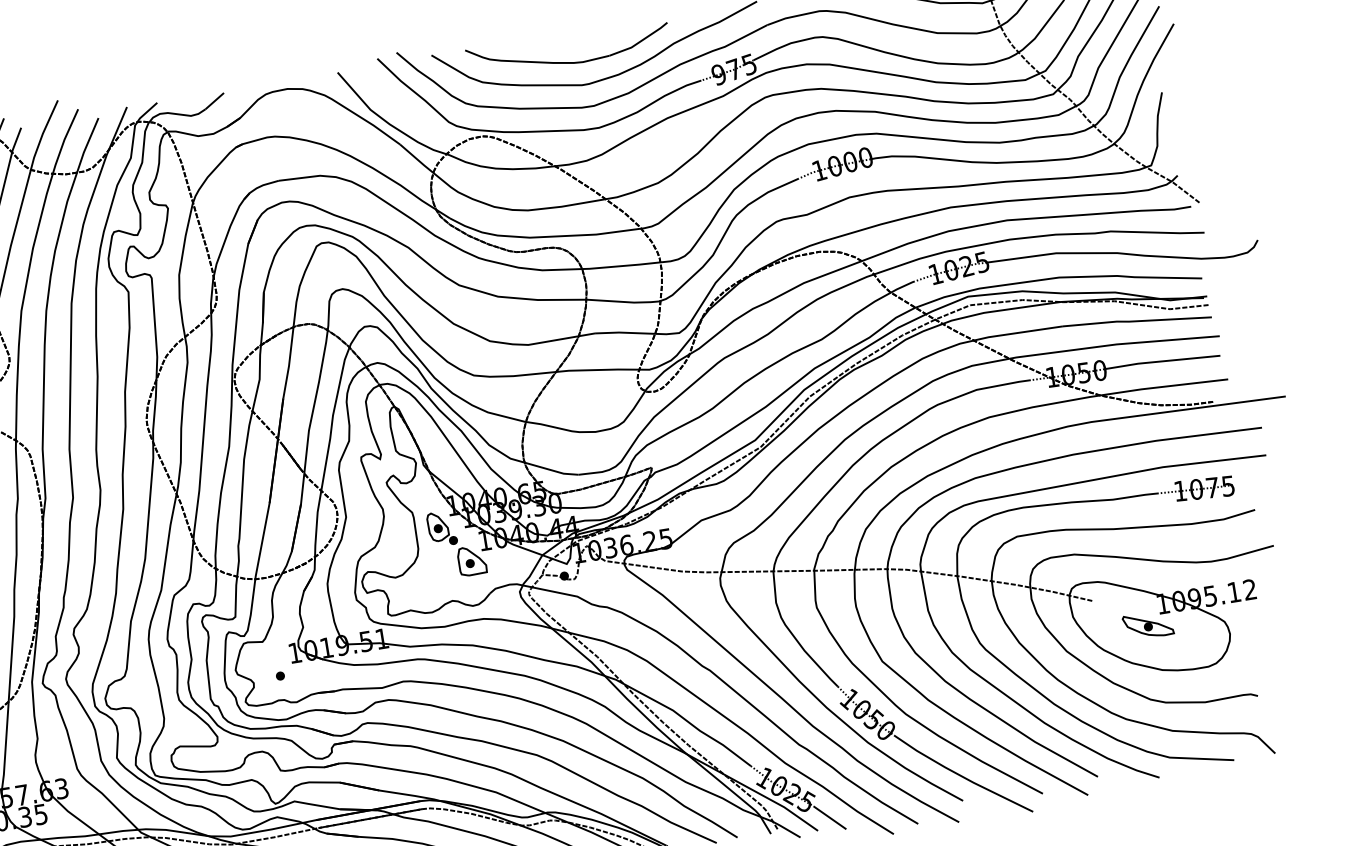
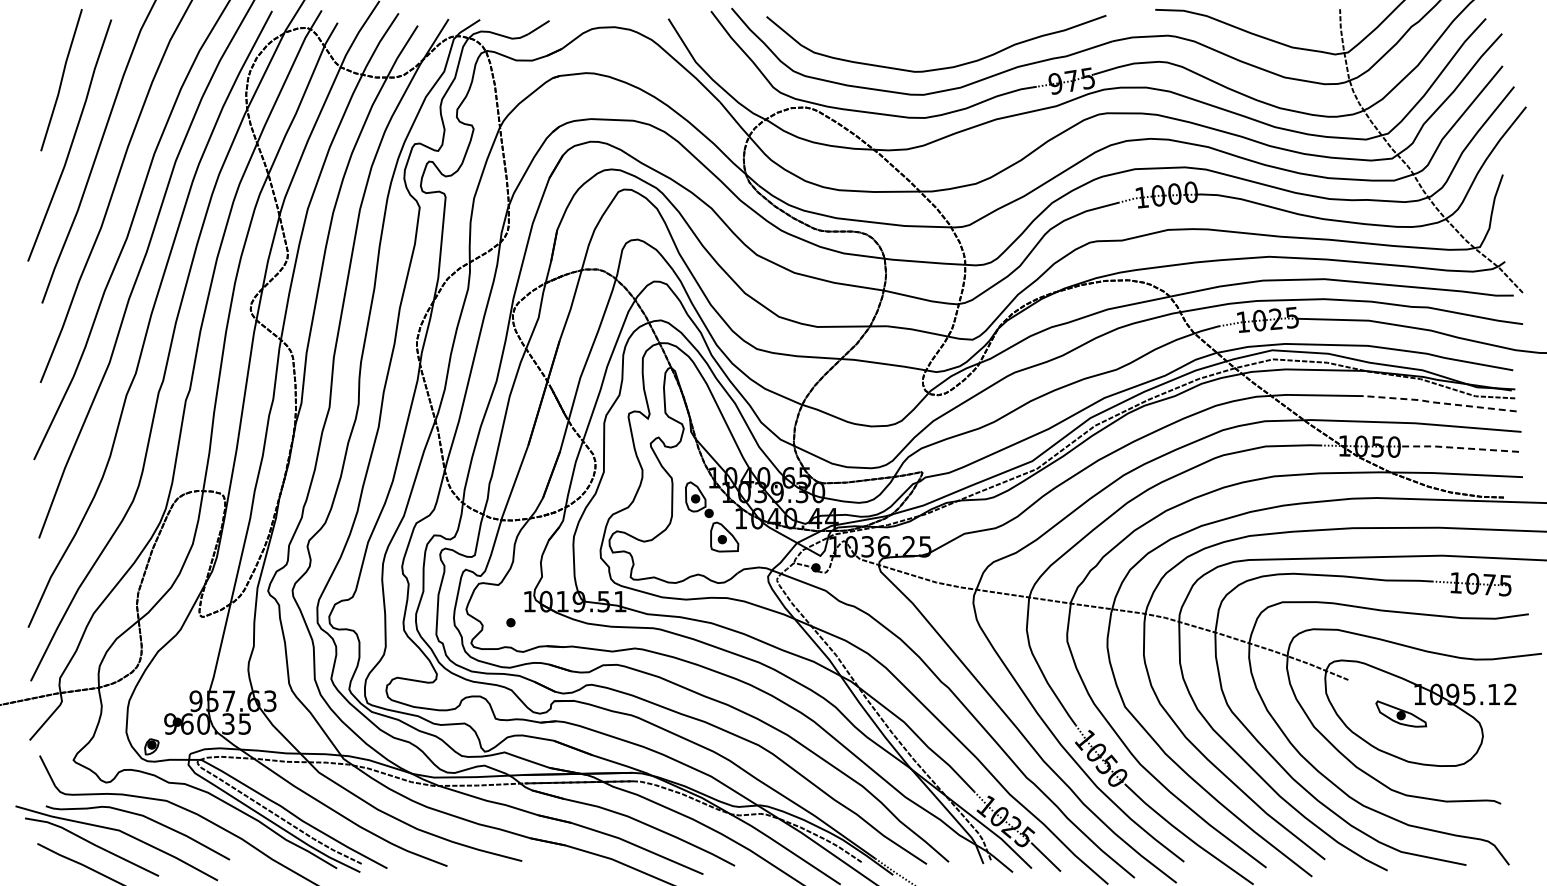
part: (567, 61) -> (903, 45), removed
line: (1135, 320) -> (1438, 402), solid -> dashed
line: (1160, 361) -> (1457, 447), solid -> dashed

